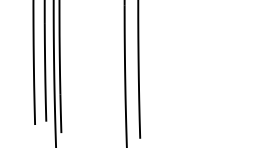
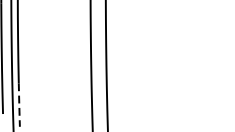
line: (60, 113) -> (18, 104), solid -> dashed

